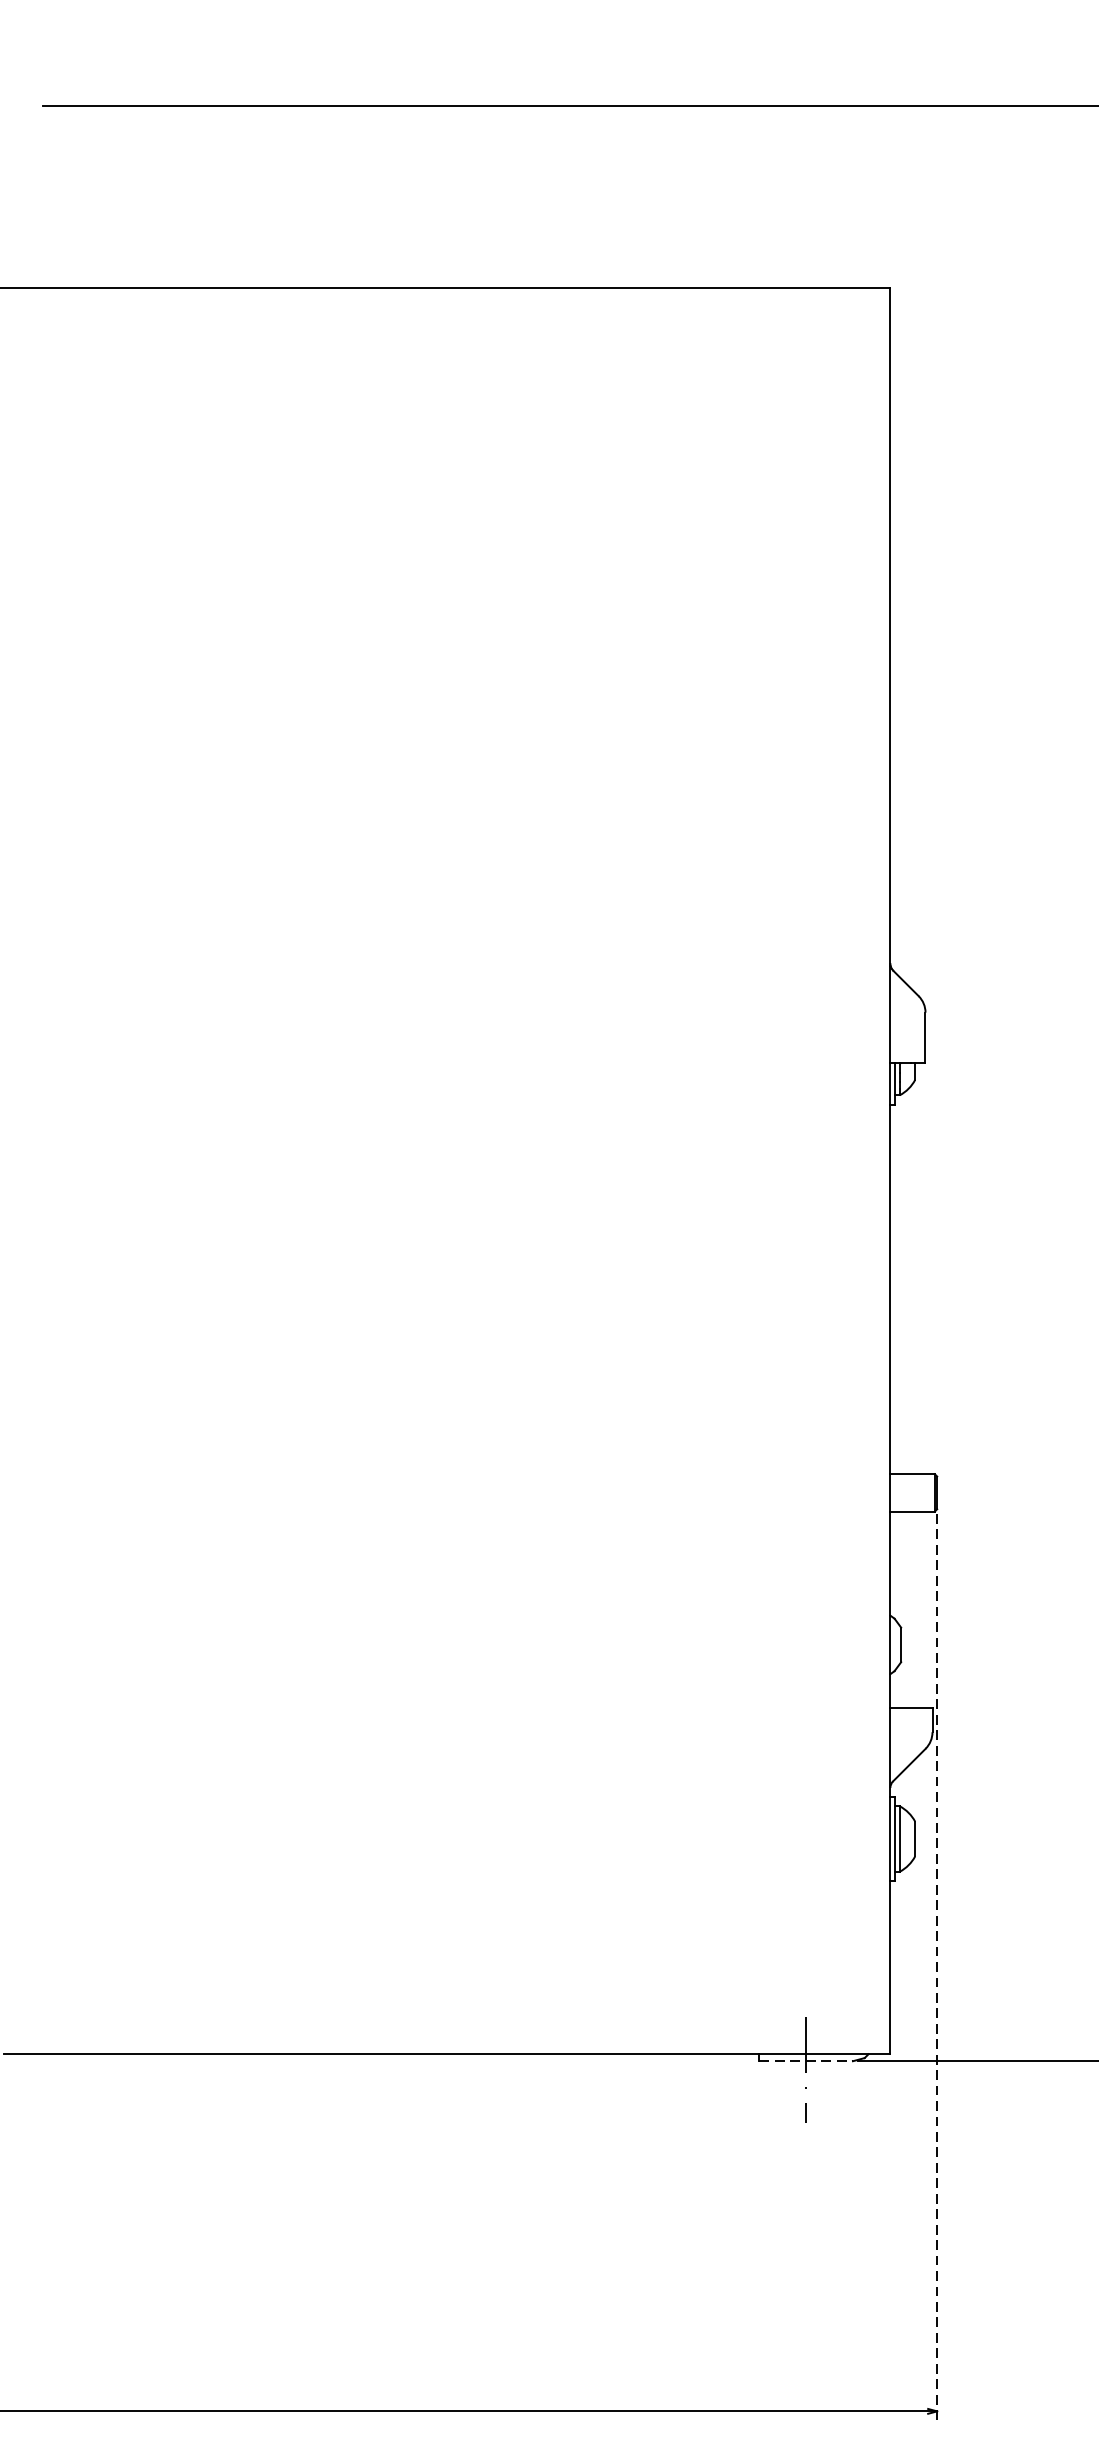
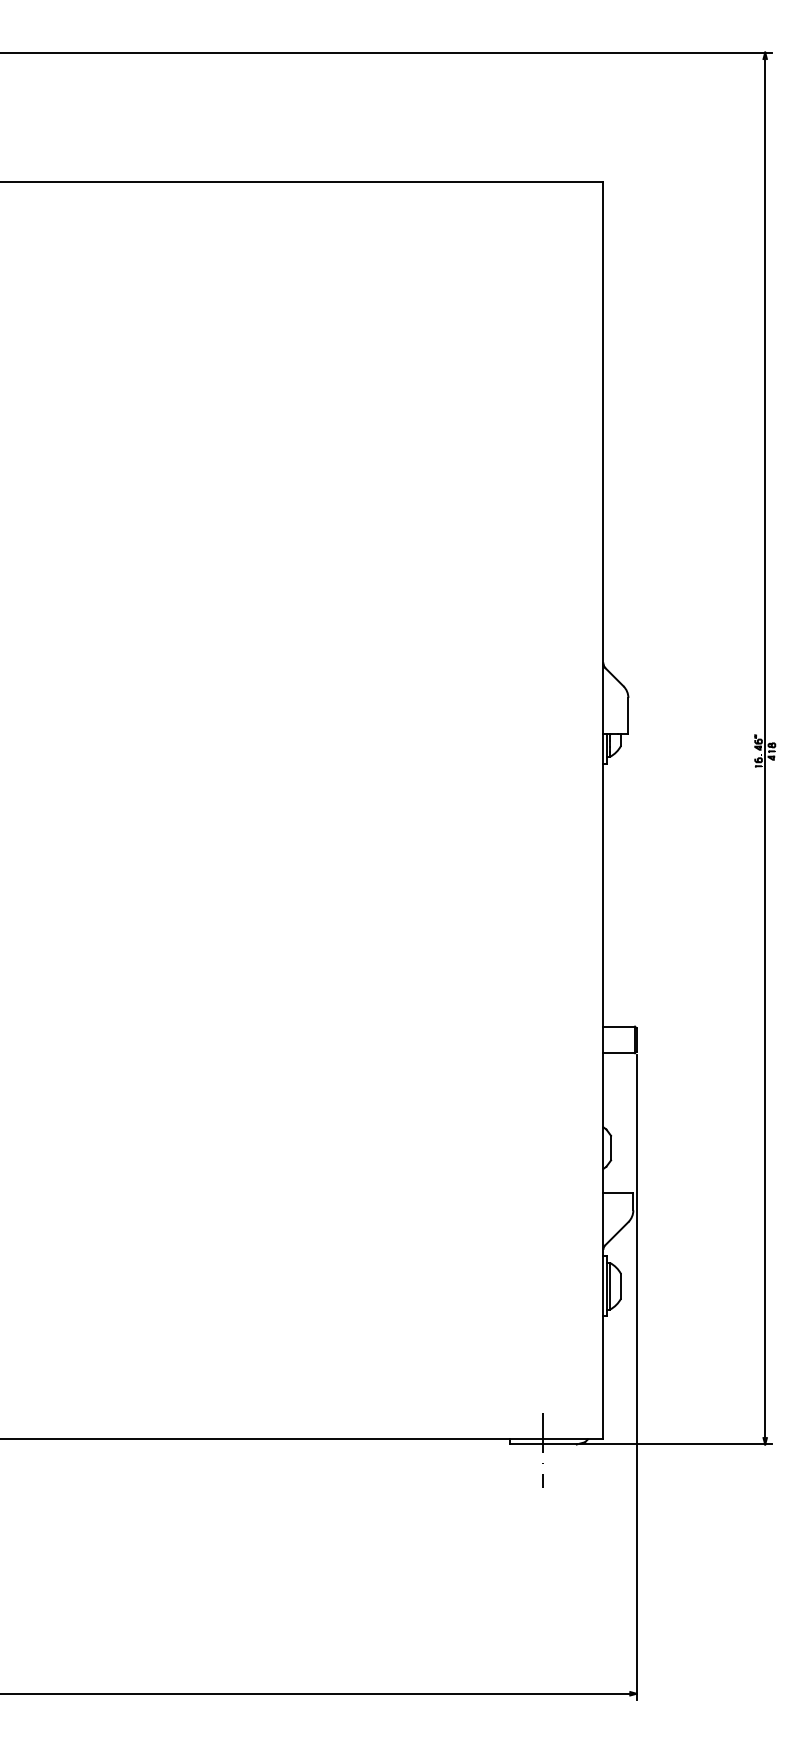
line: (936, 1967) -> (636, 1377), dashed -> solid
line: (806, 2061) -> (543, 1444), dashed -> solid

